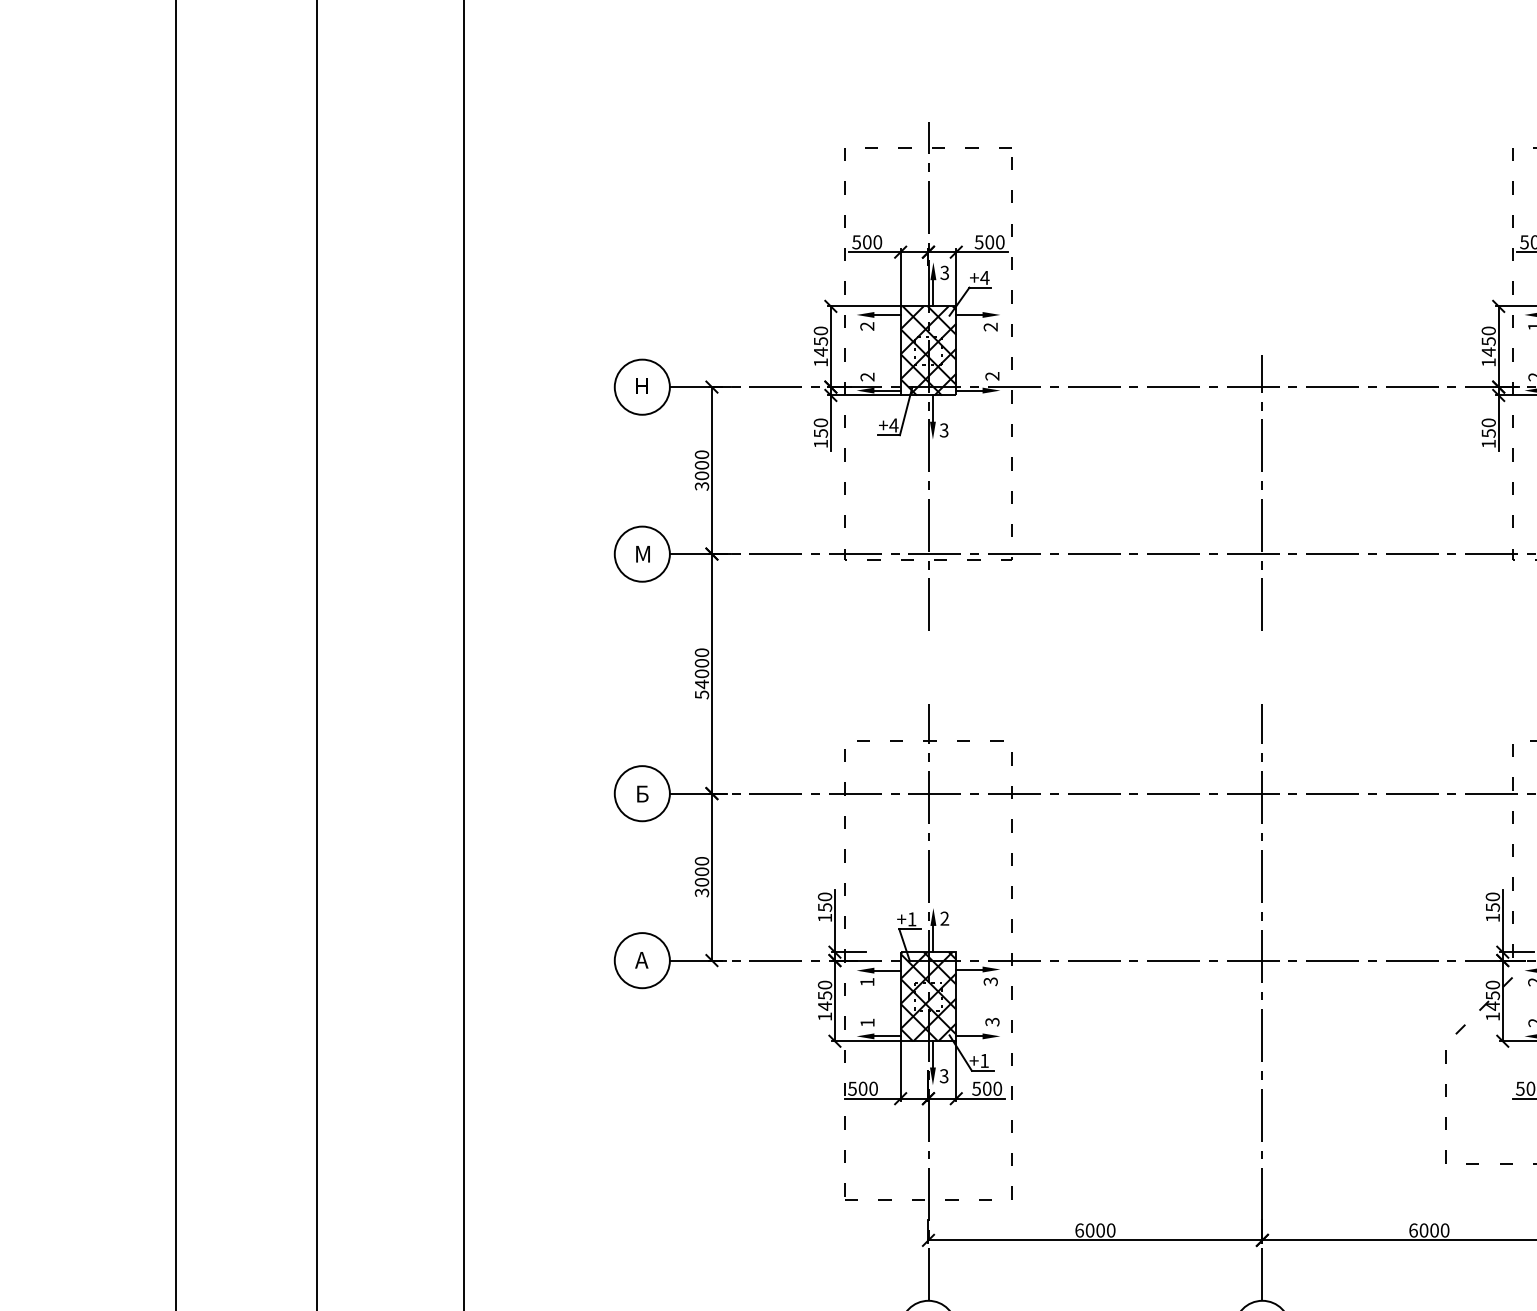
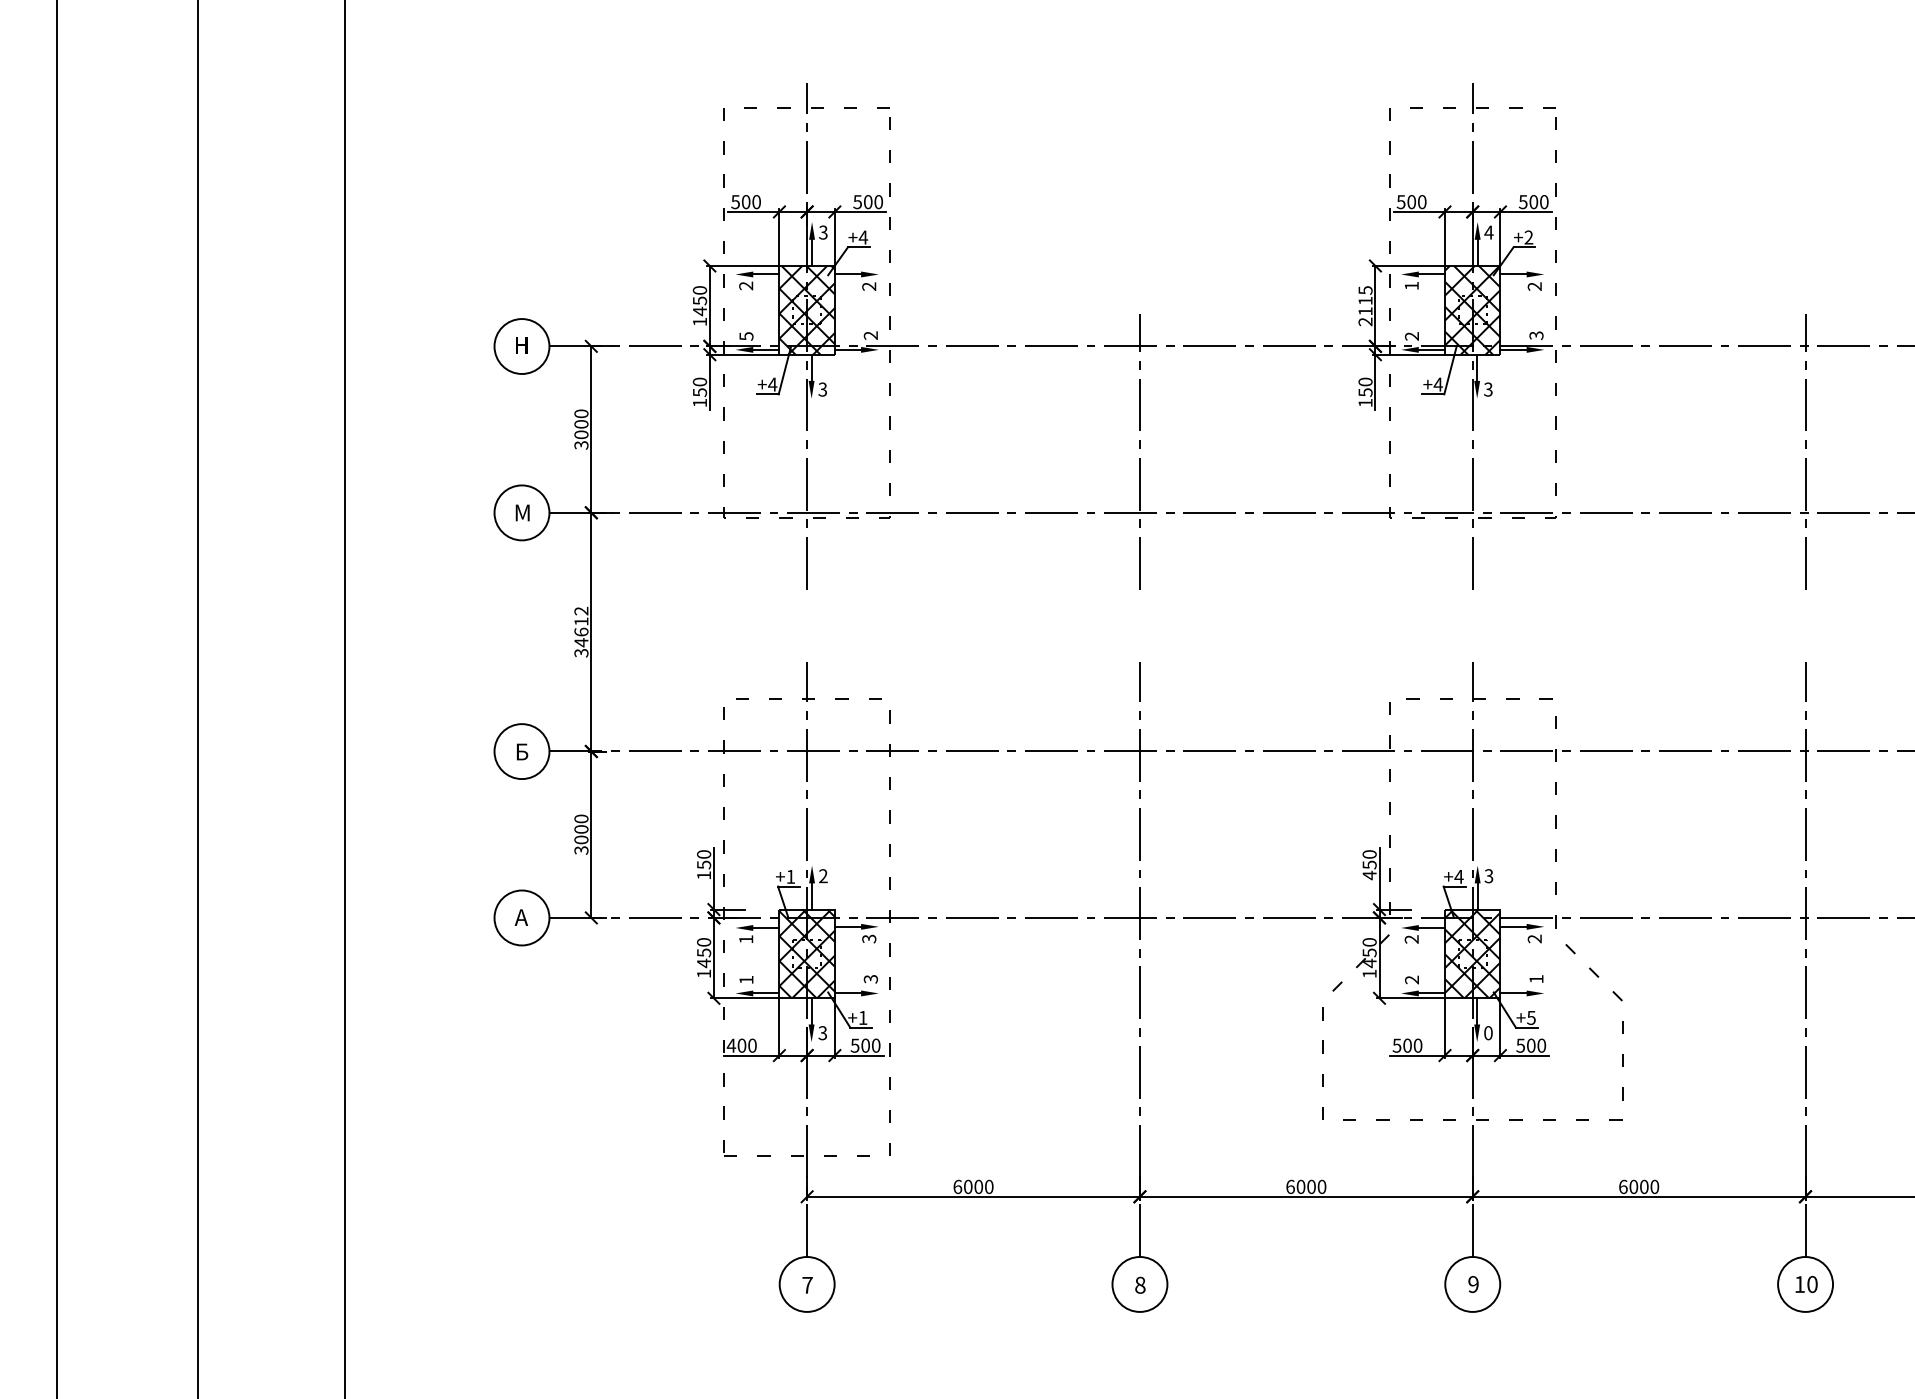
text: (1488, 347) -> (1365, 306), 1450 -> 2115
text: (867, 377) -> (746, 336), 2 -> 5
text: (702, 673) -> (581, 631), 54000 -> 34612
text: (1492, 918) -> (1369, 875), 150 -> 450
text: (852, 1088) -> (731, 1045), 500 -> 400

